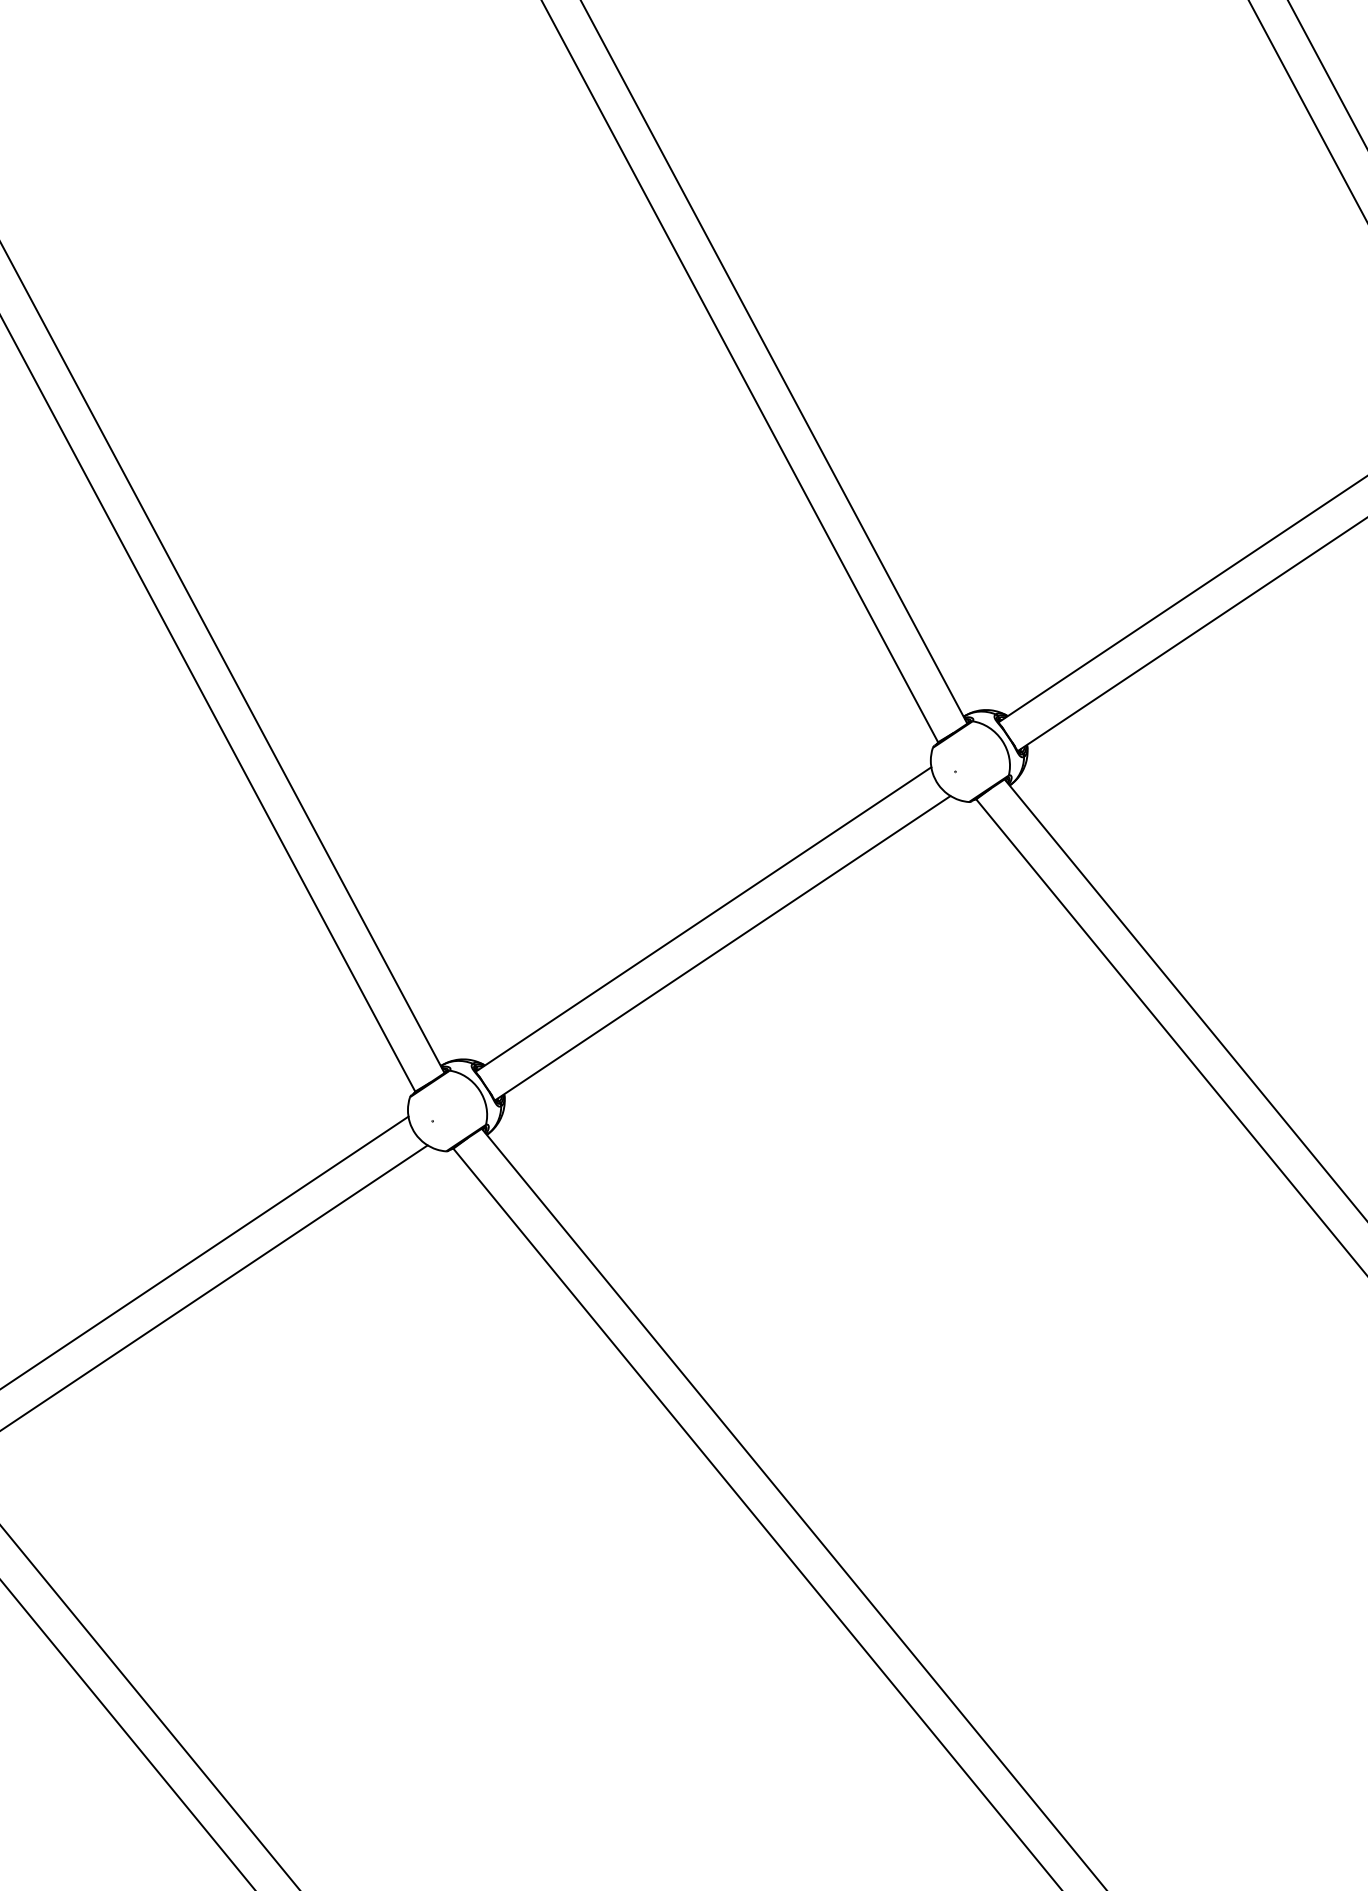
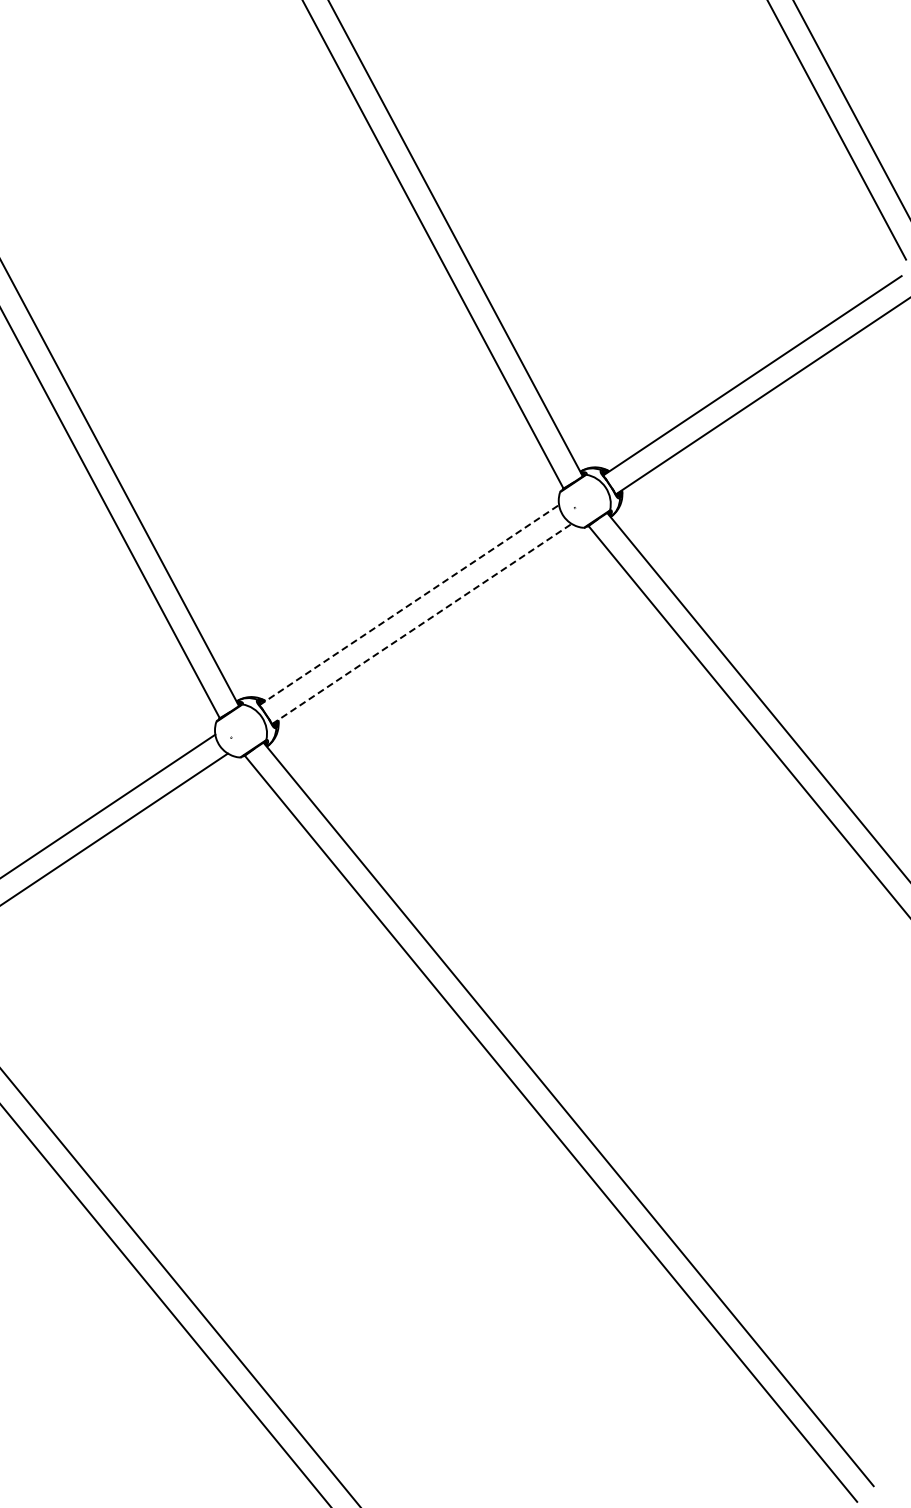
line: (703, 918) -> (409, 604), solid -> dashed
line: (723, 947) -> (422, 623), solid -> dashed

